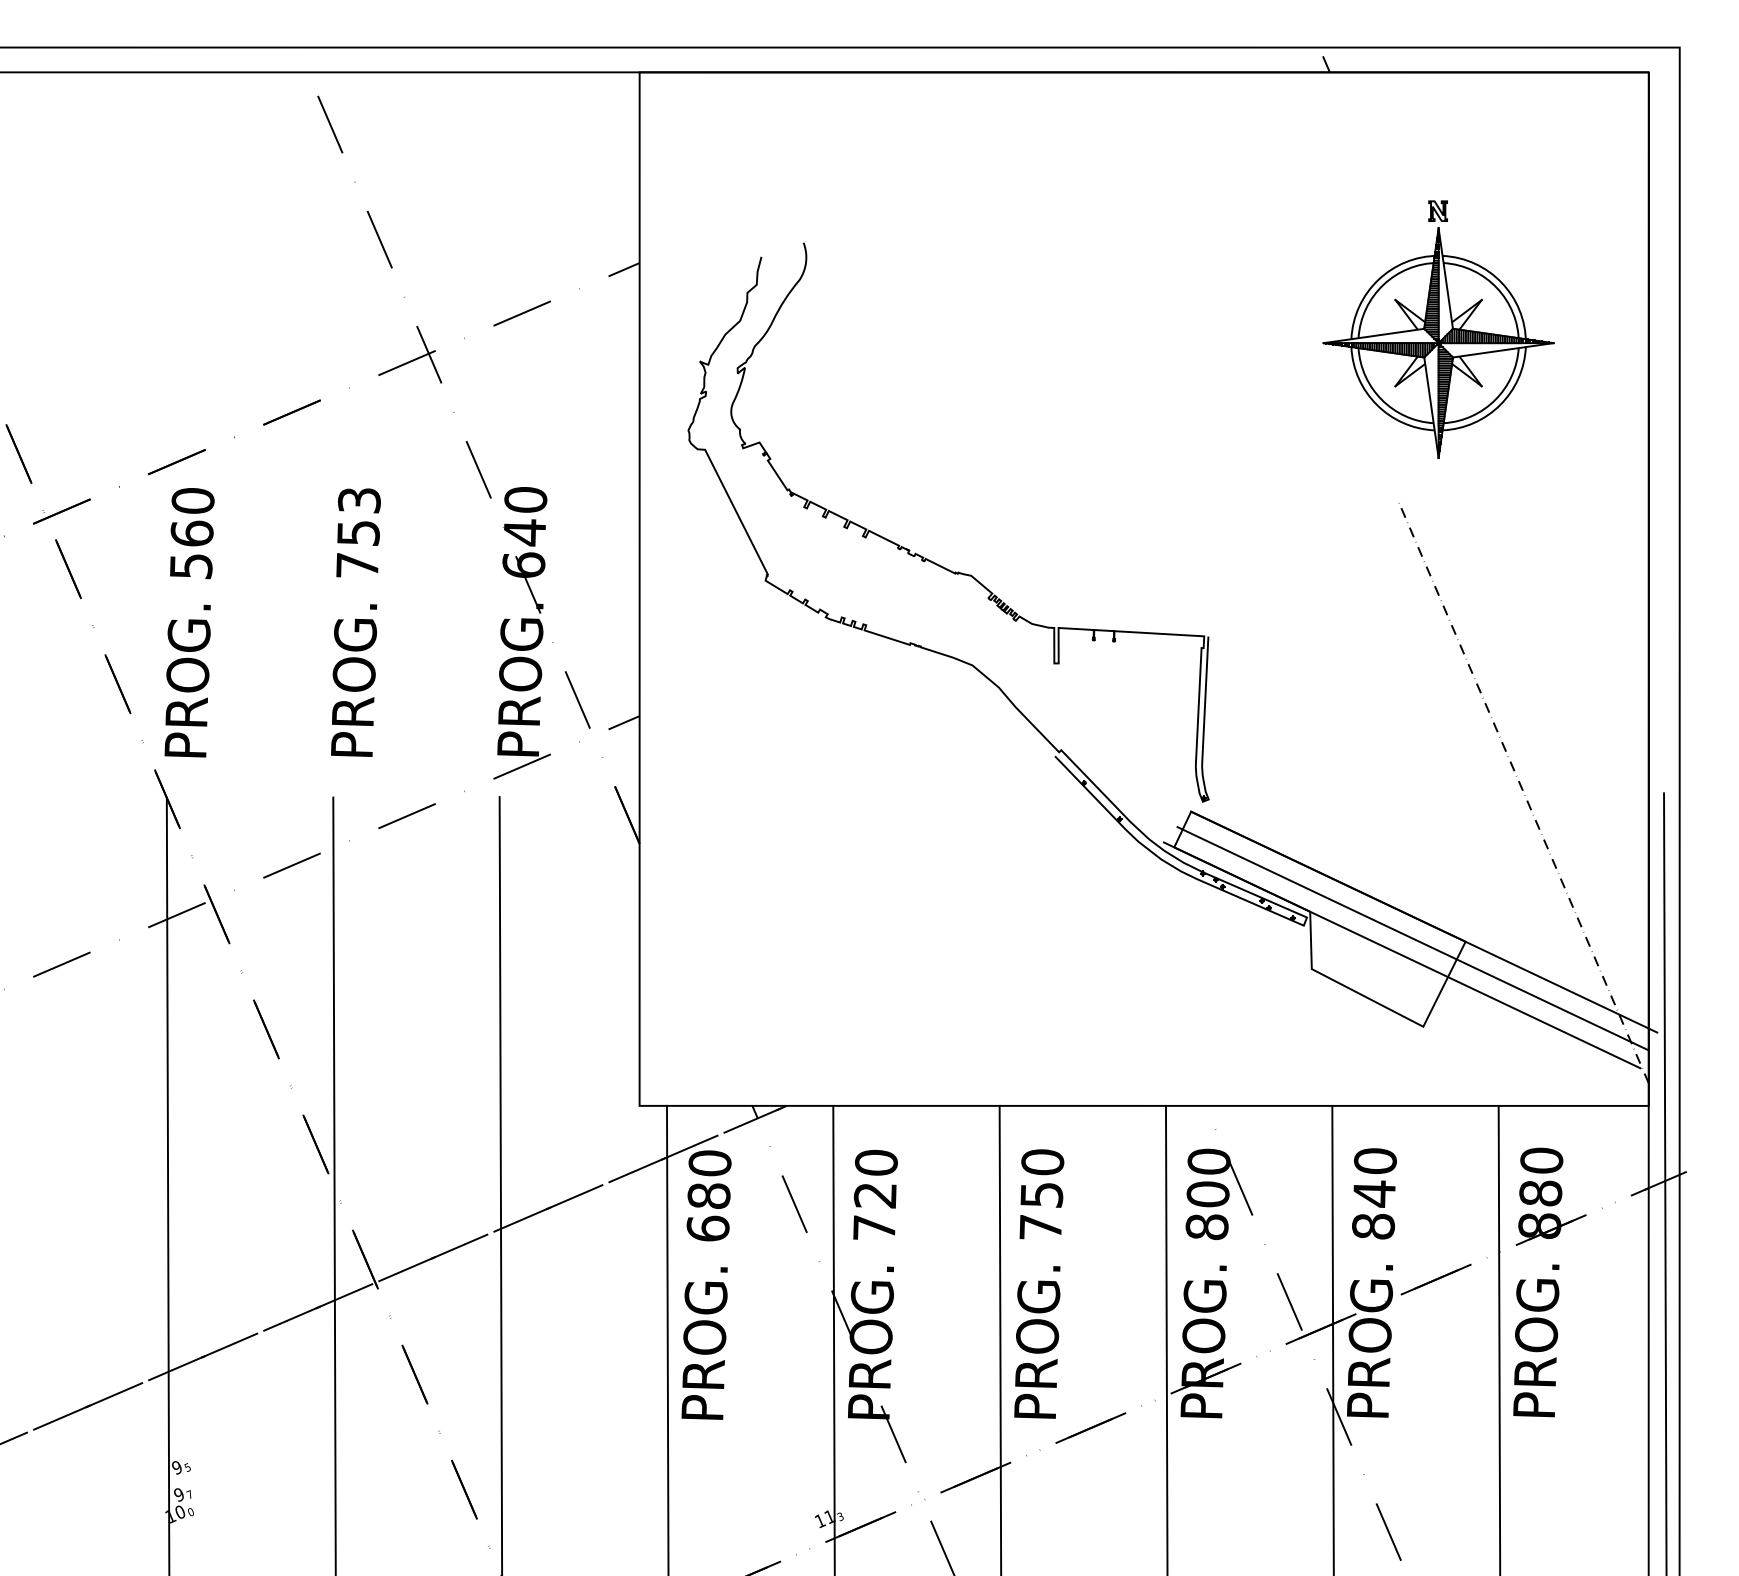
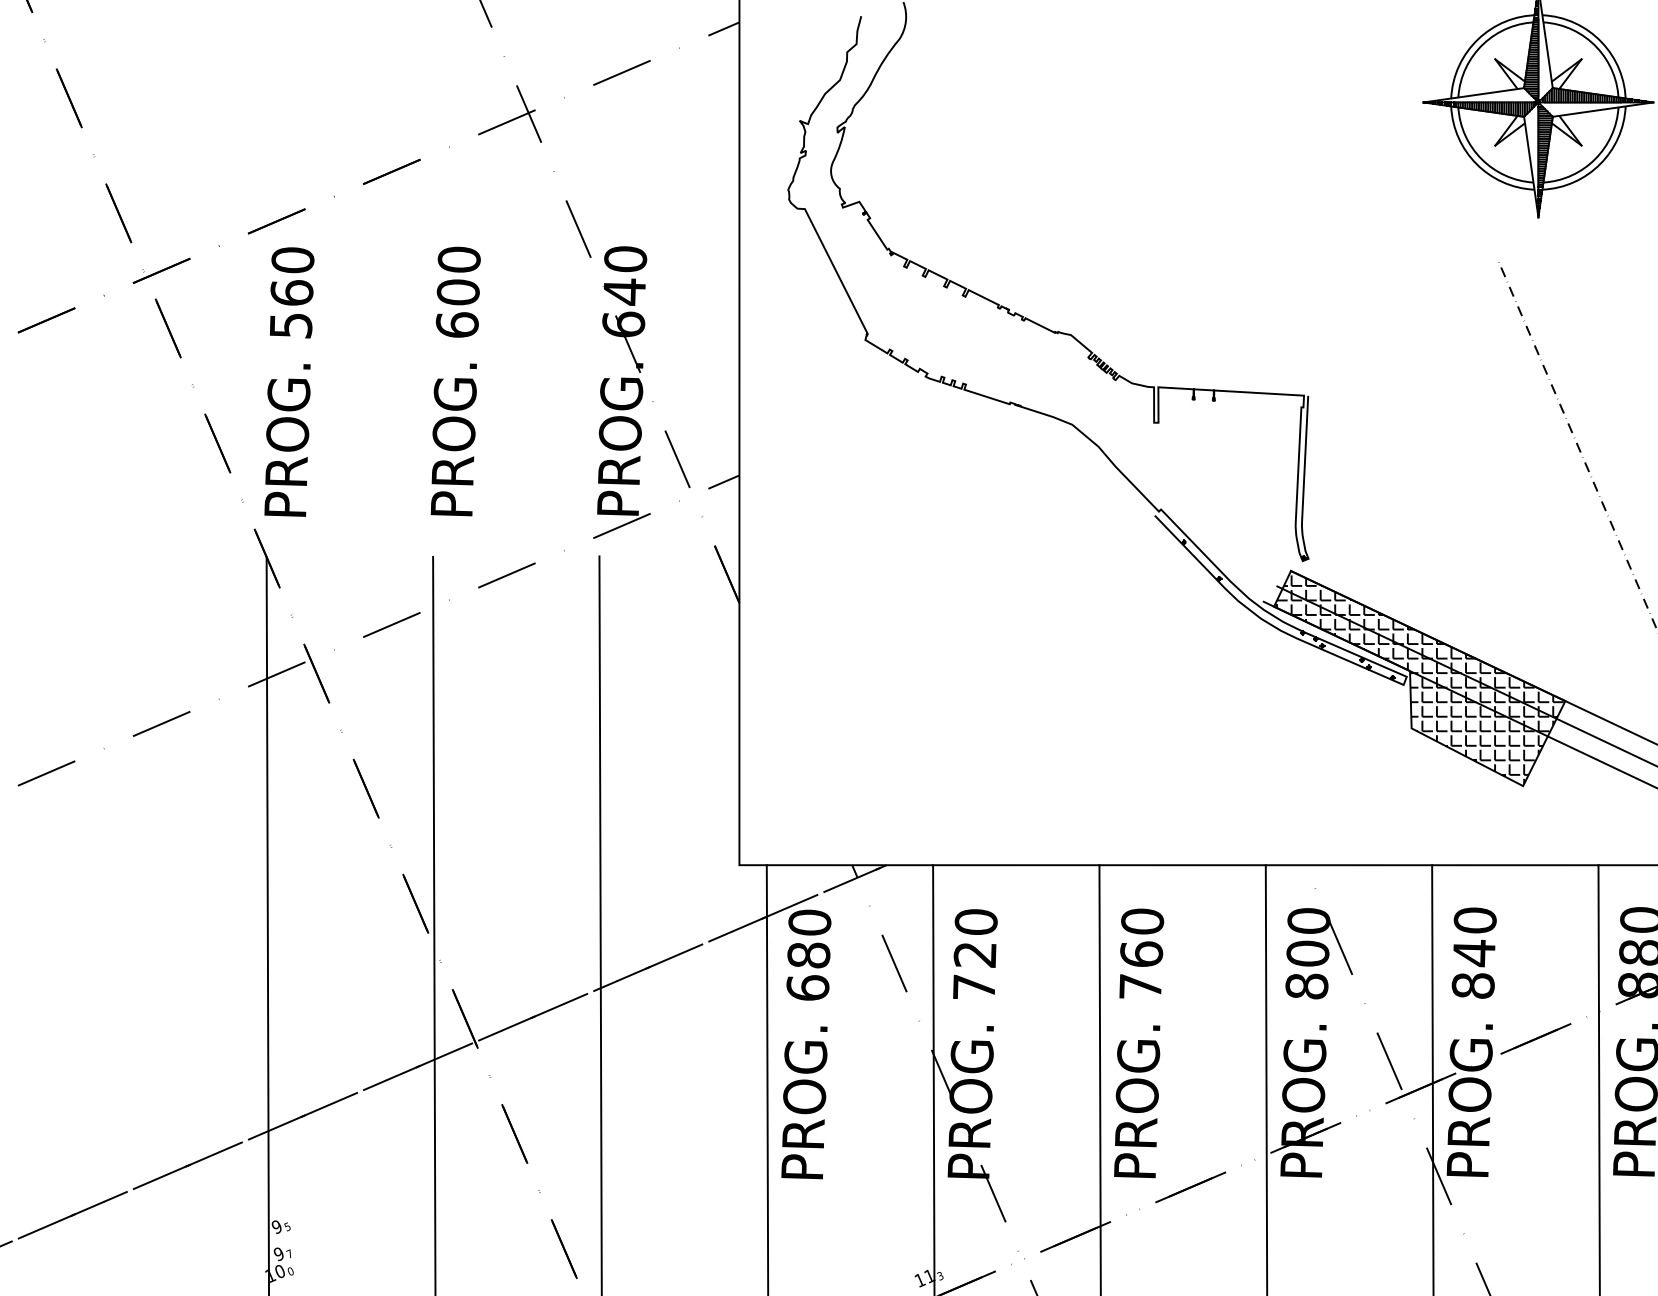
text: (358, 532) -> (458, 291), 753 -> 600
hatch: (1320, 918) -> (1420, 677), added
text: (1041, 1194) -> (1141, 953), 750 -> 760

